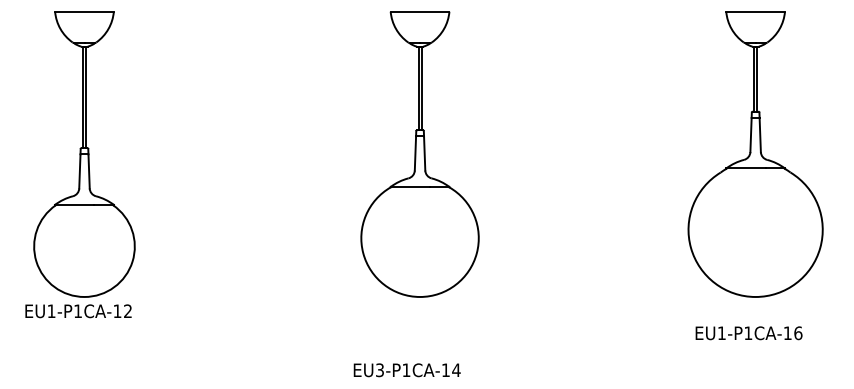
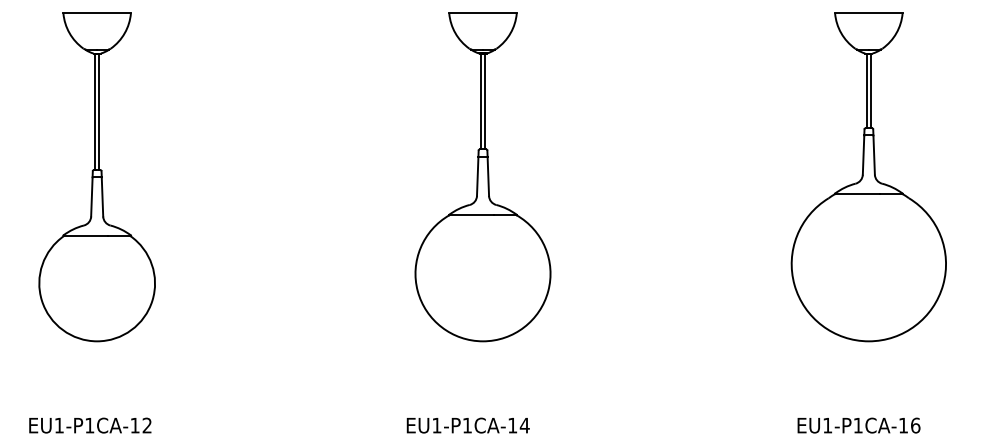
text: (78, 311) -> (90, 425), moved
text: (748, 333) -> (858, 425), moved
text: (379, 370) -> (436, 425), EU3-P1CA-14 -> EU1-P1CA-14

